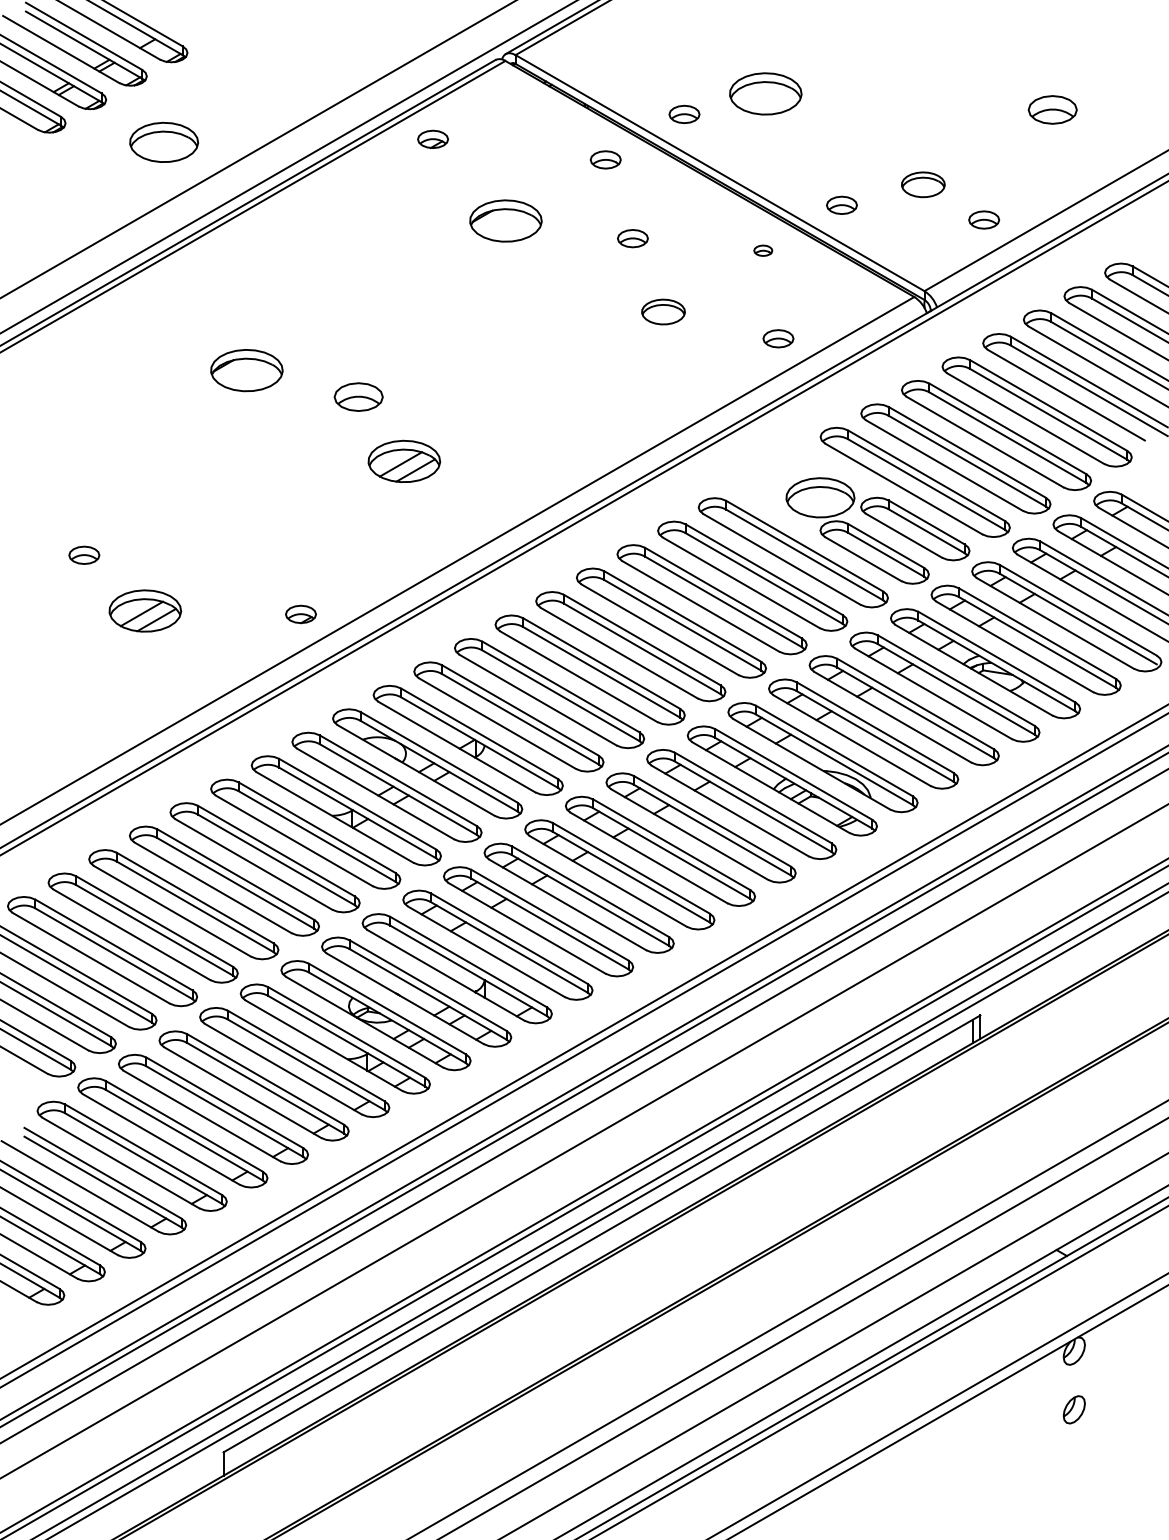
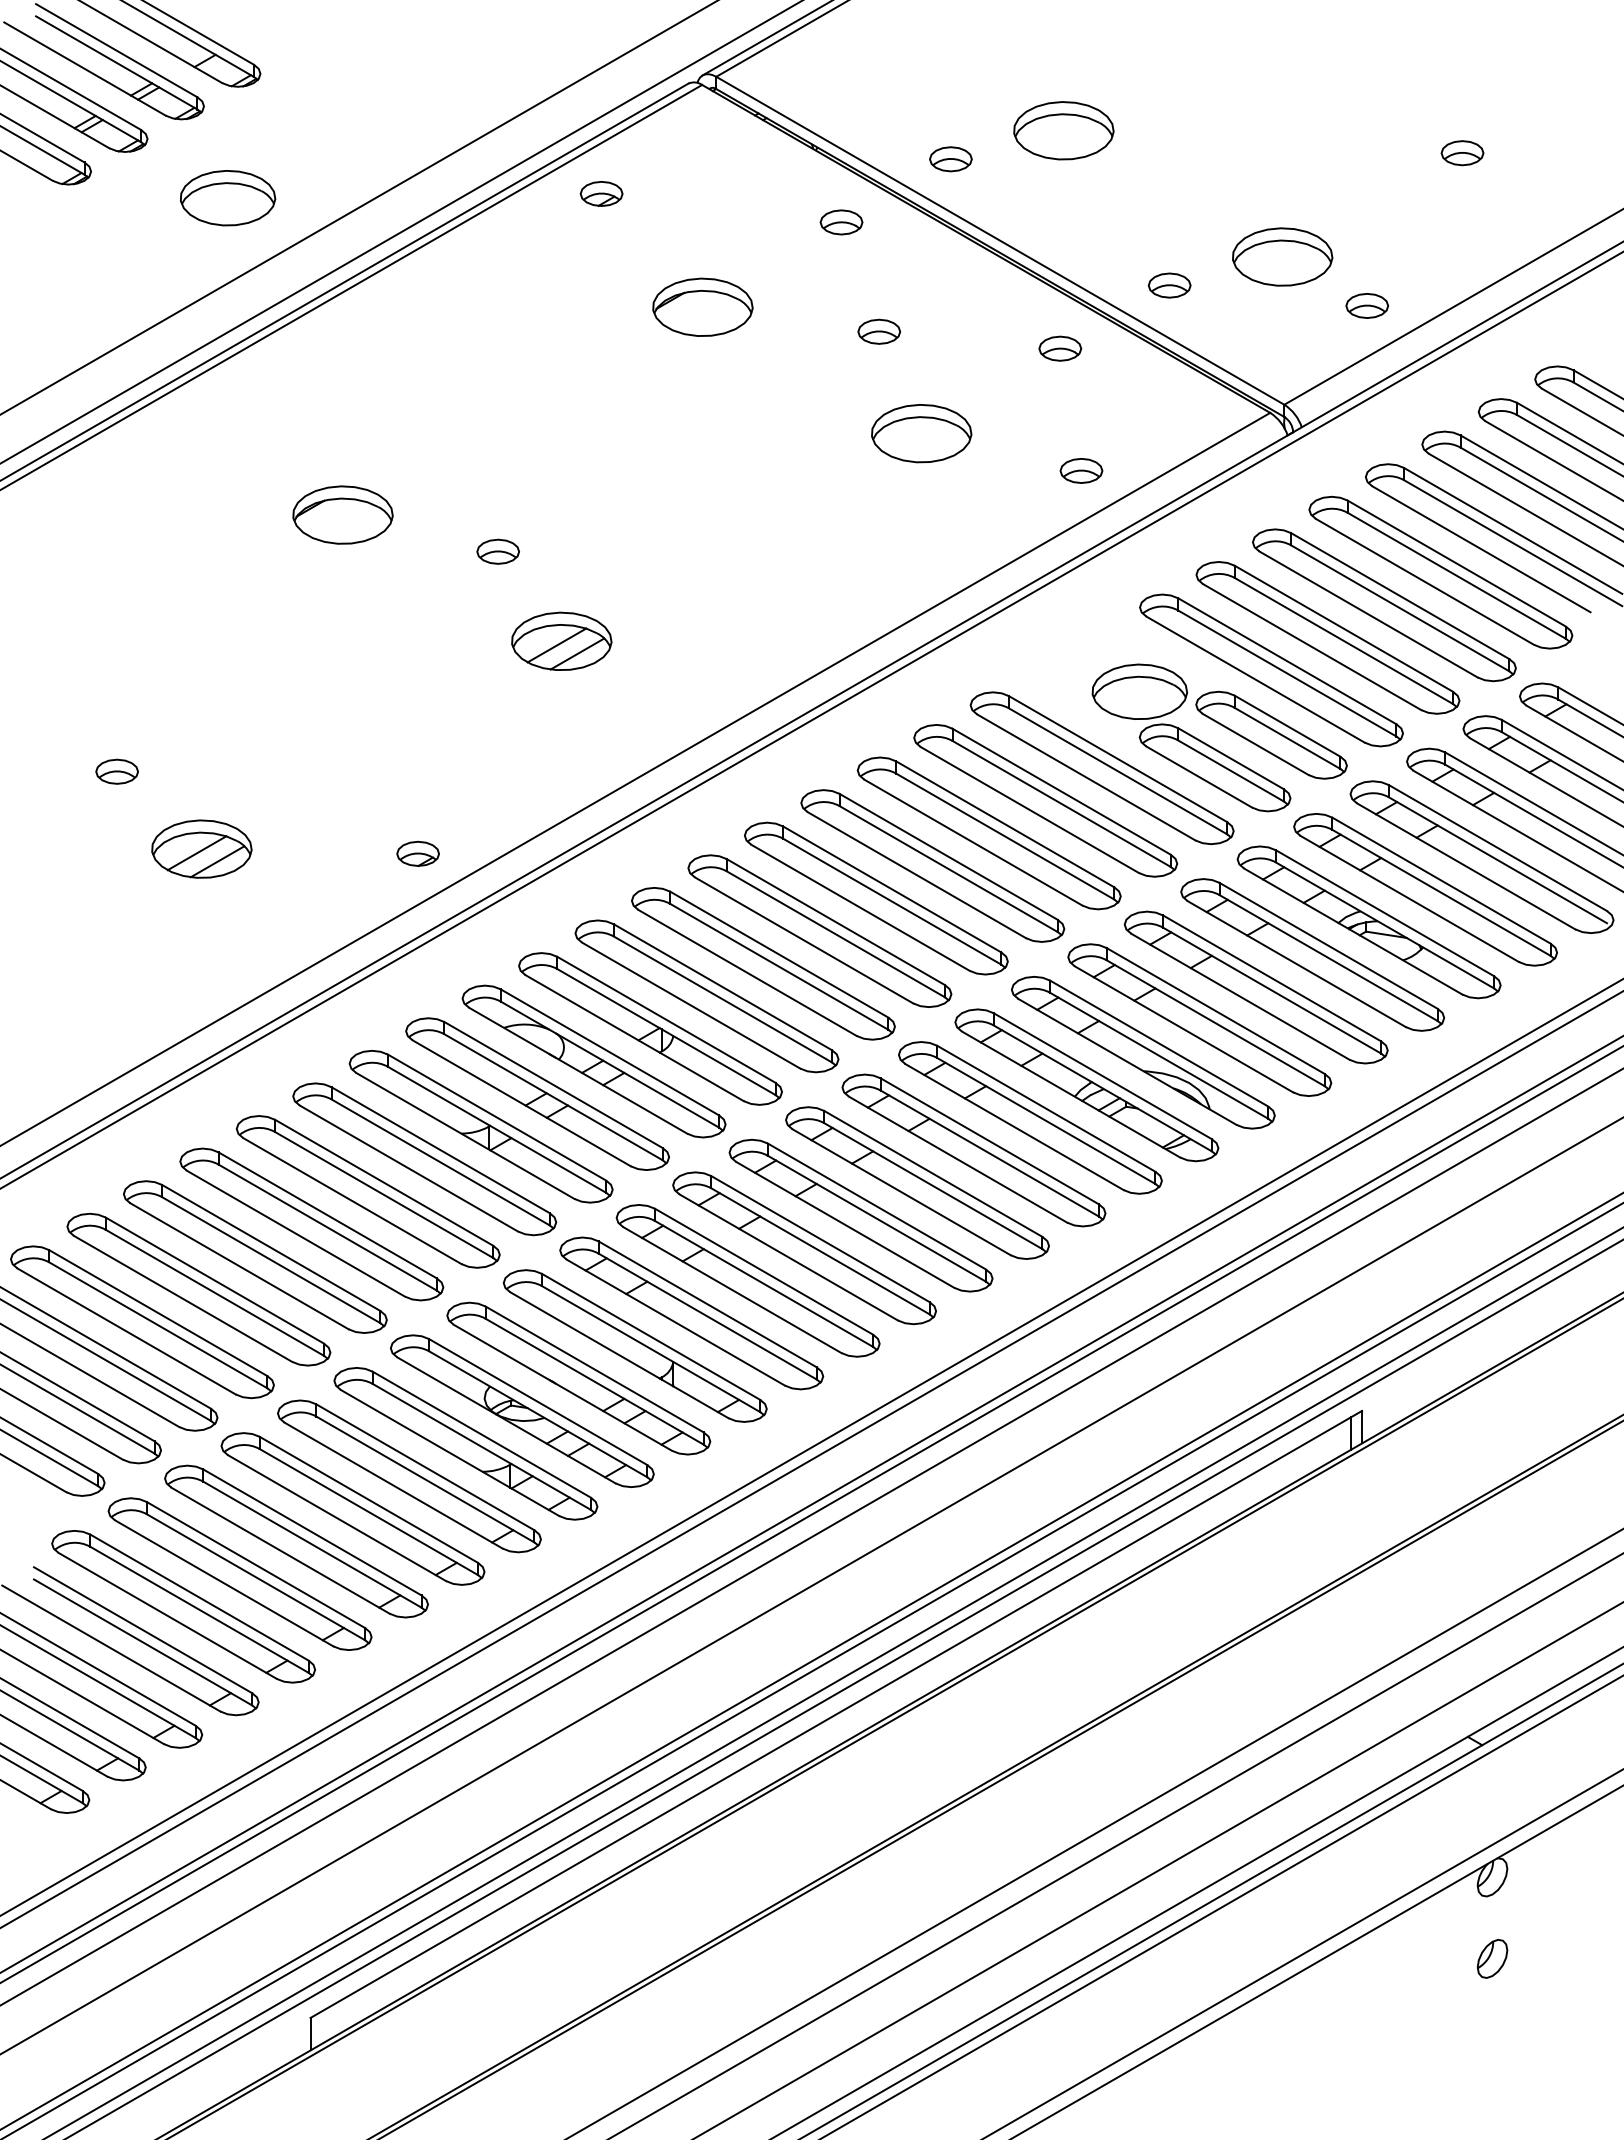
part: (1052, 110) -> (1462, 153), size x0.62
part: (923, 184) -> (1282, 256), size x1.67
part: (763, 250) -> (1060, 348), size x1.67
part: (663, 311) -> (921, 433), size x1.67
part: (358, 396) -> (497, 551), size x0.62

